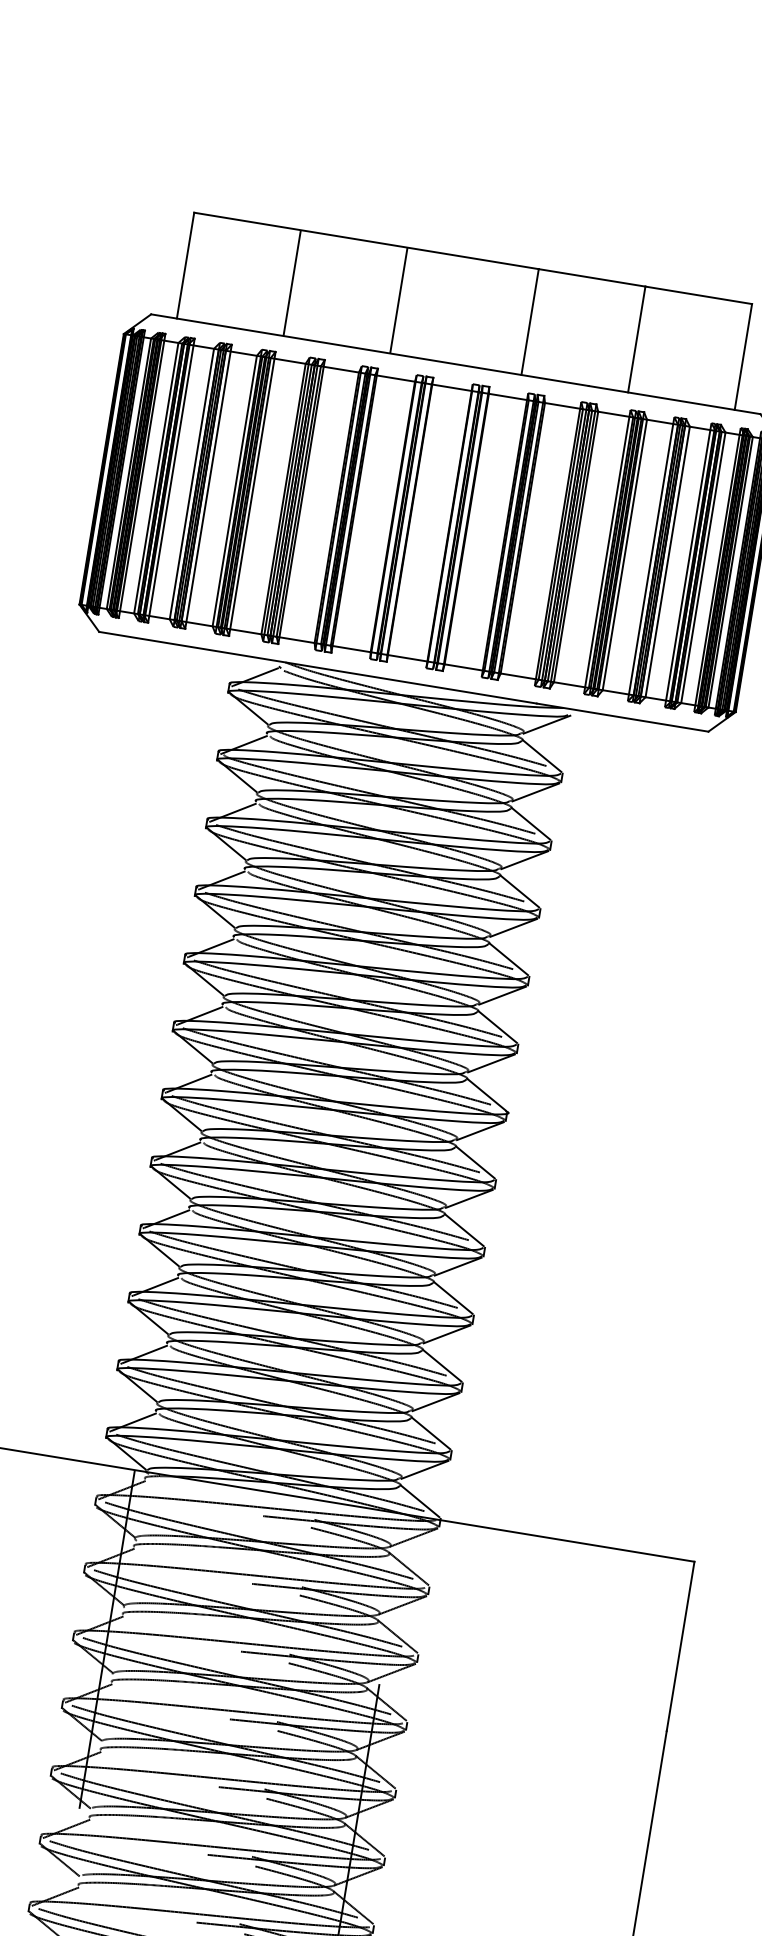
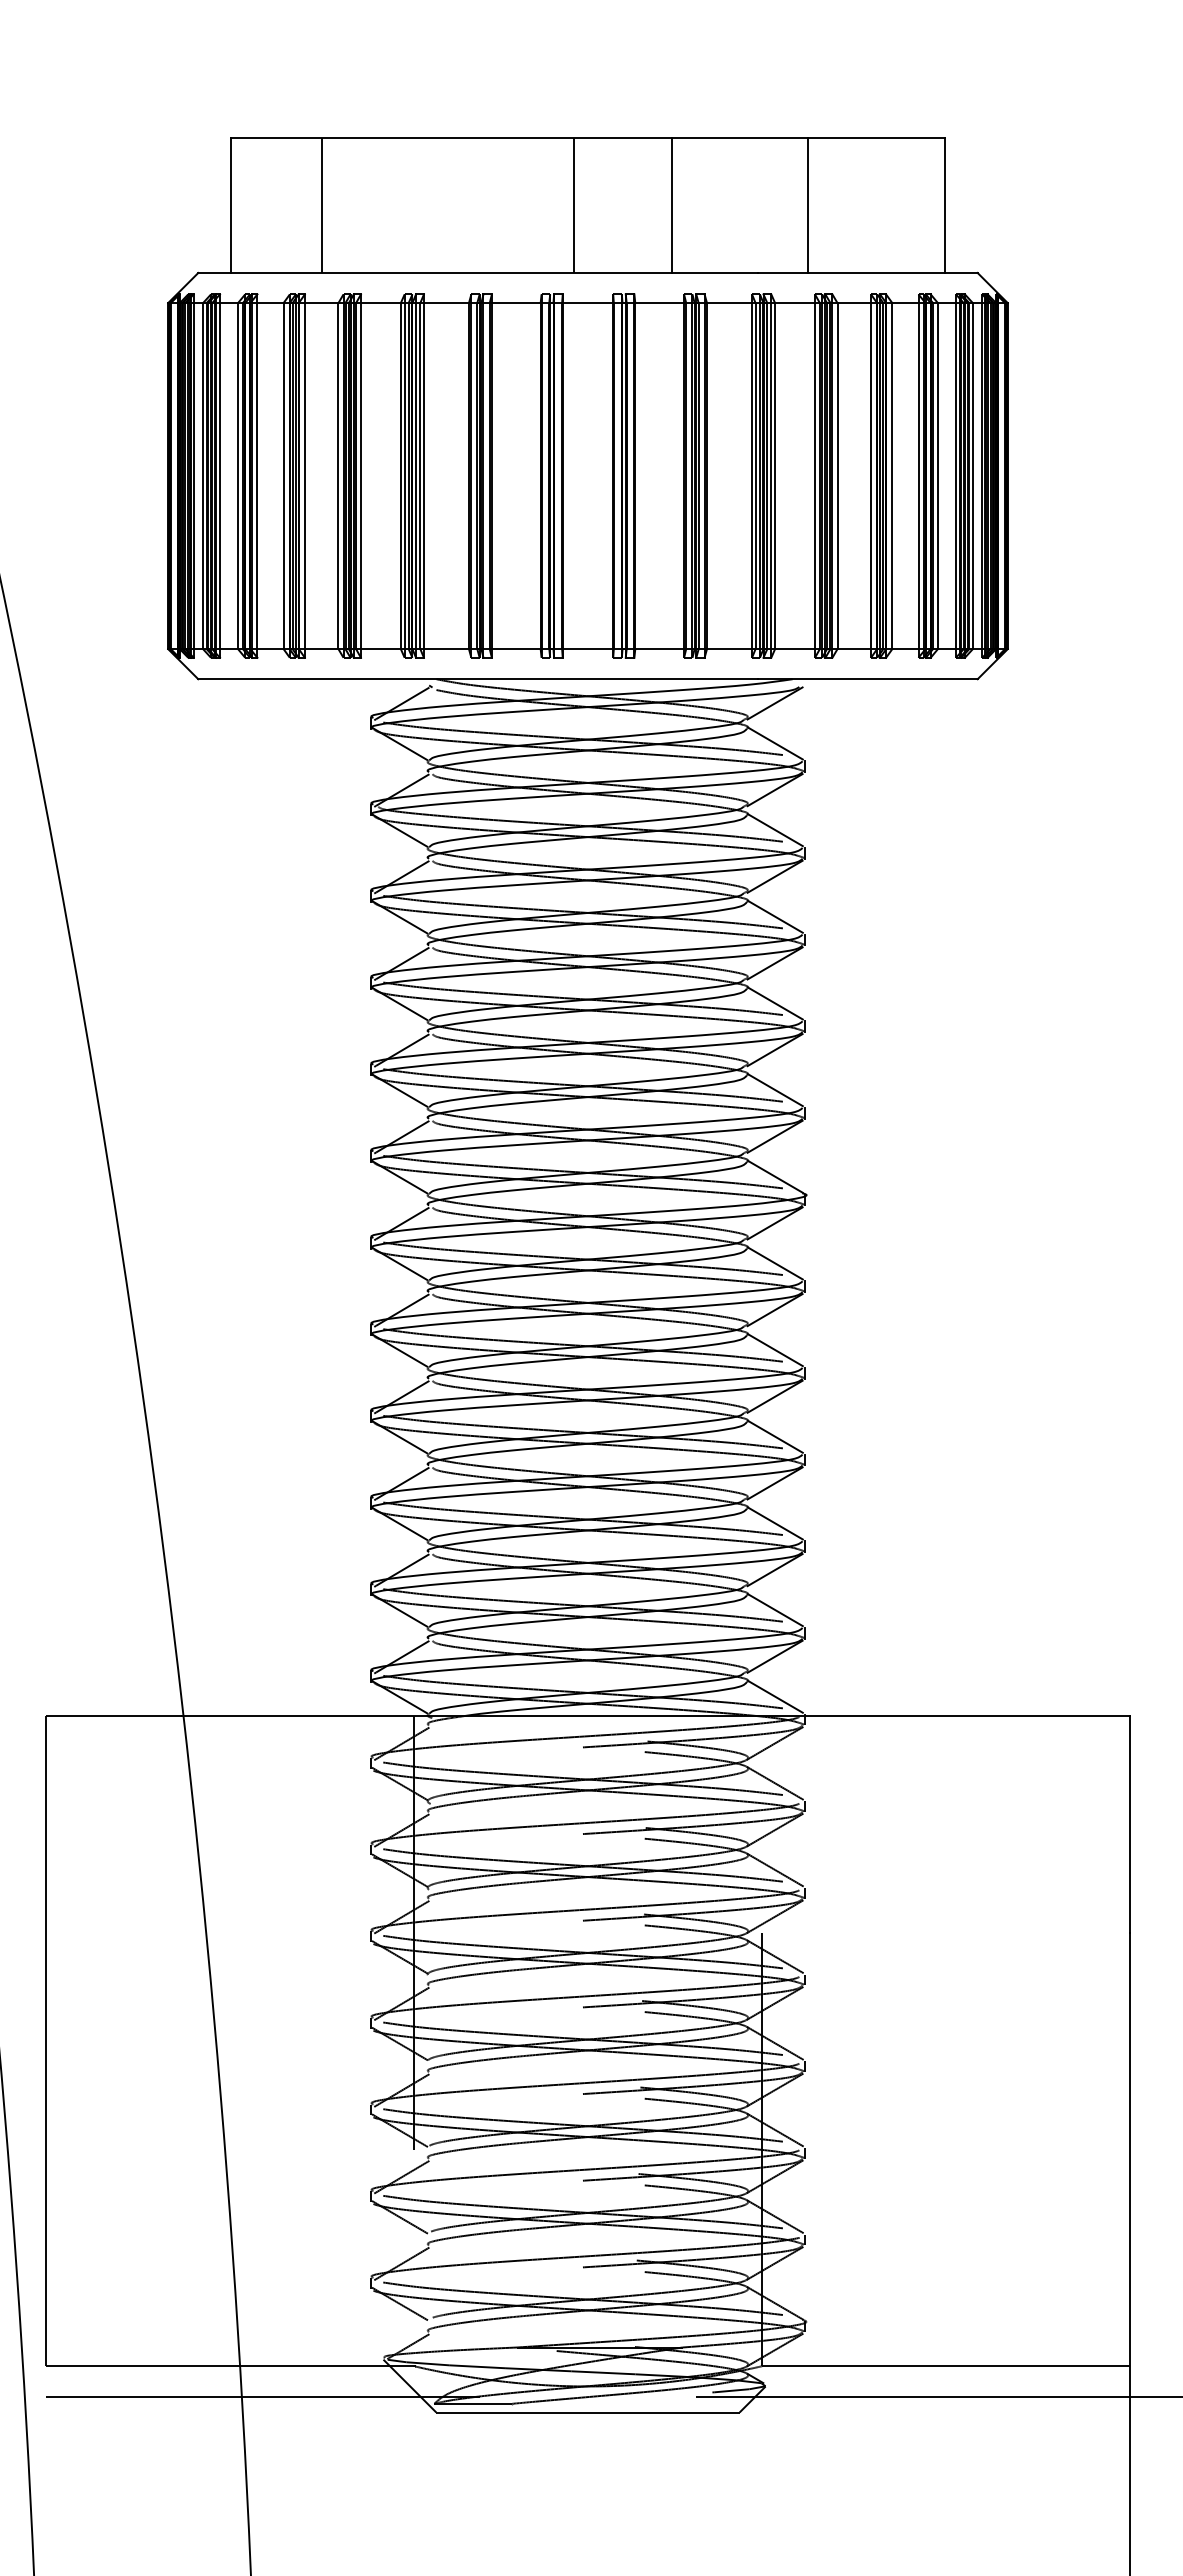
line: (292, 282) -> (321, 204), moved
line: (399, 300) -> (574, 204), moved

